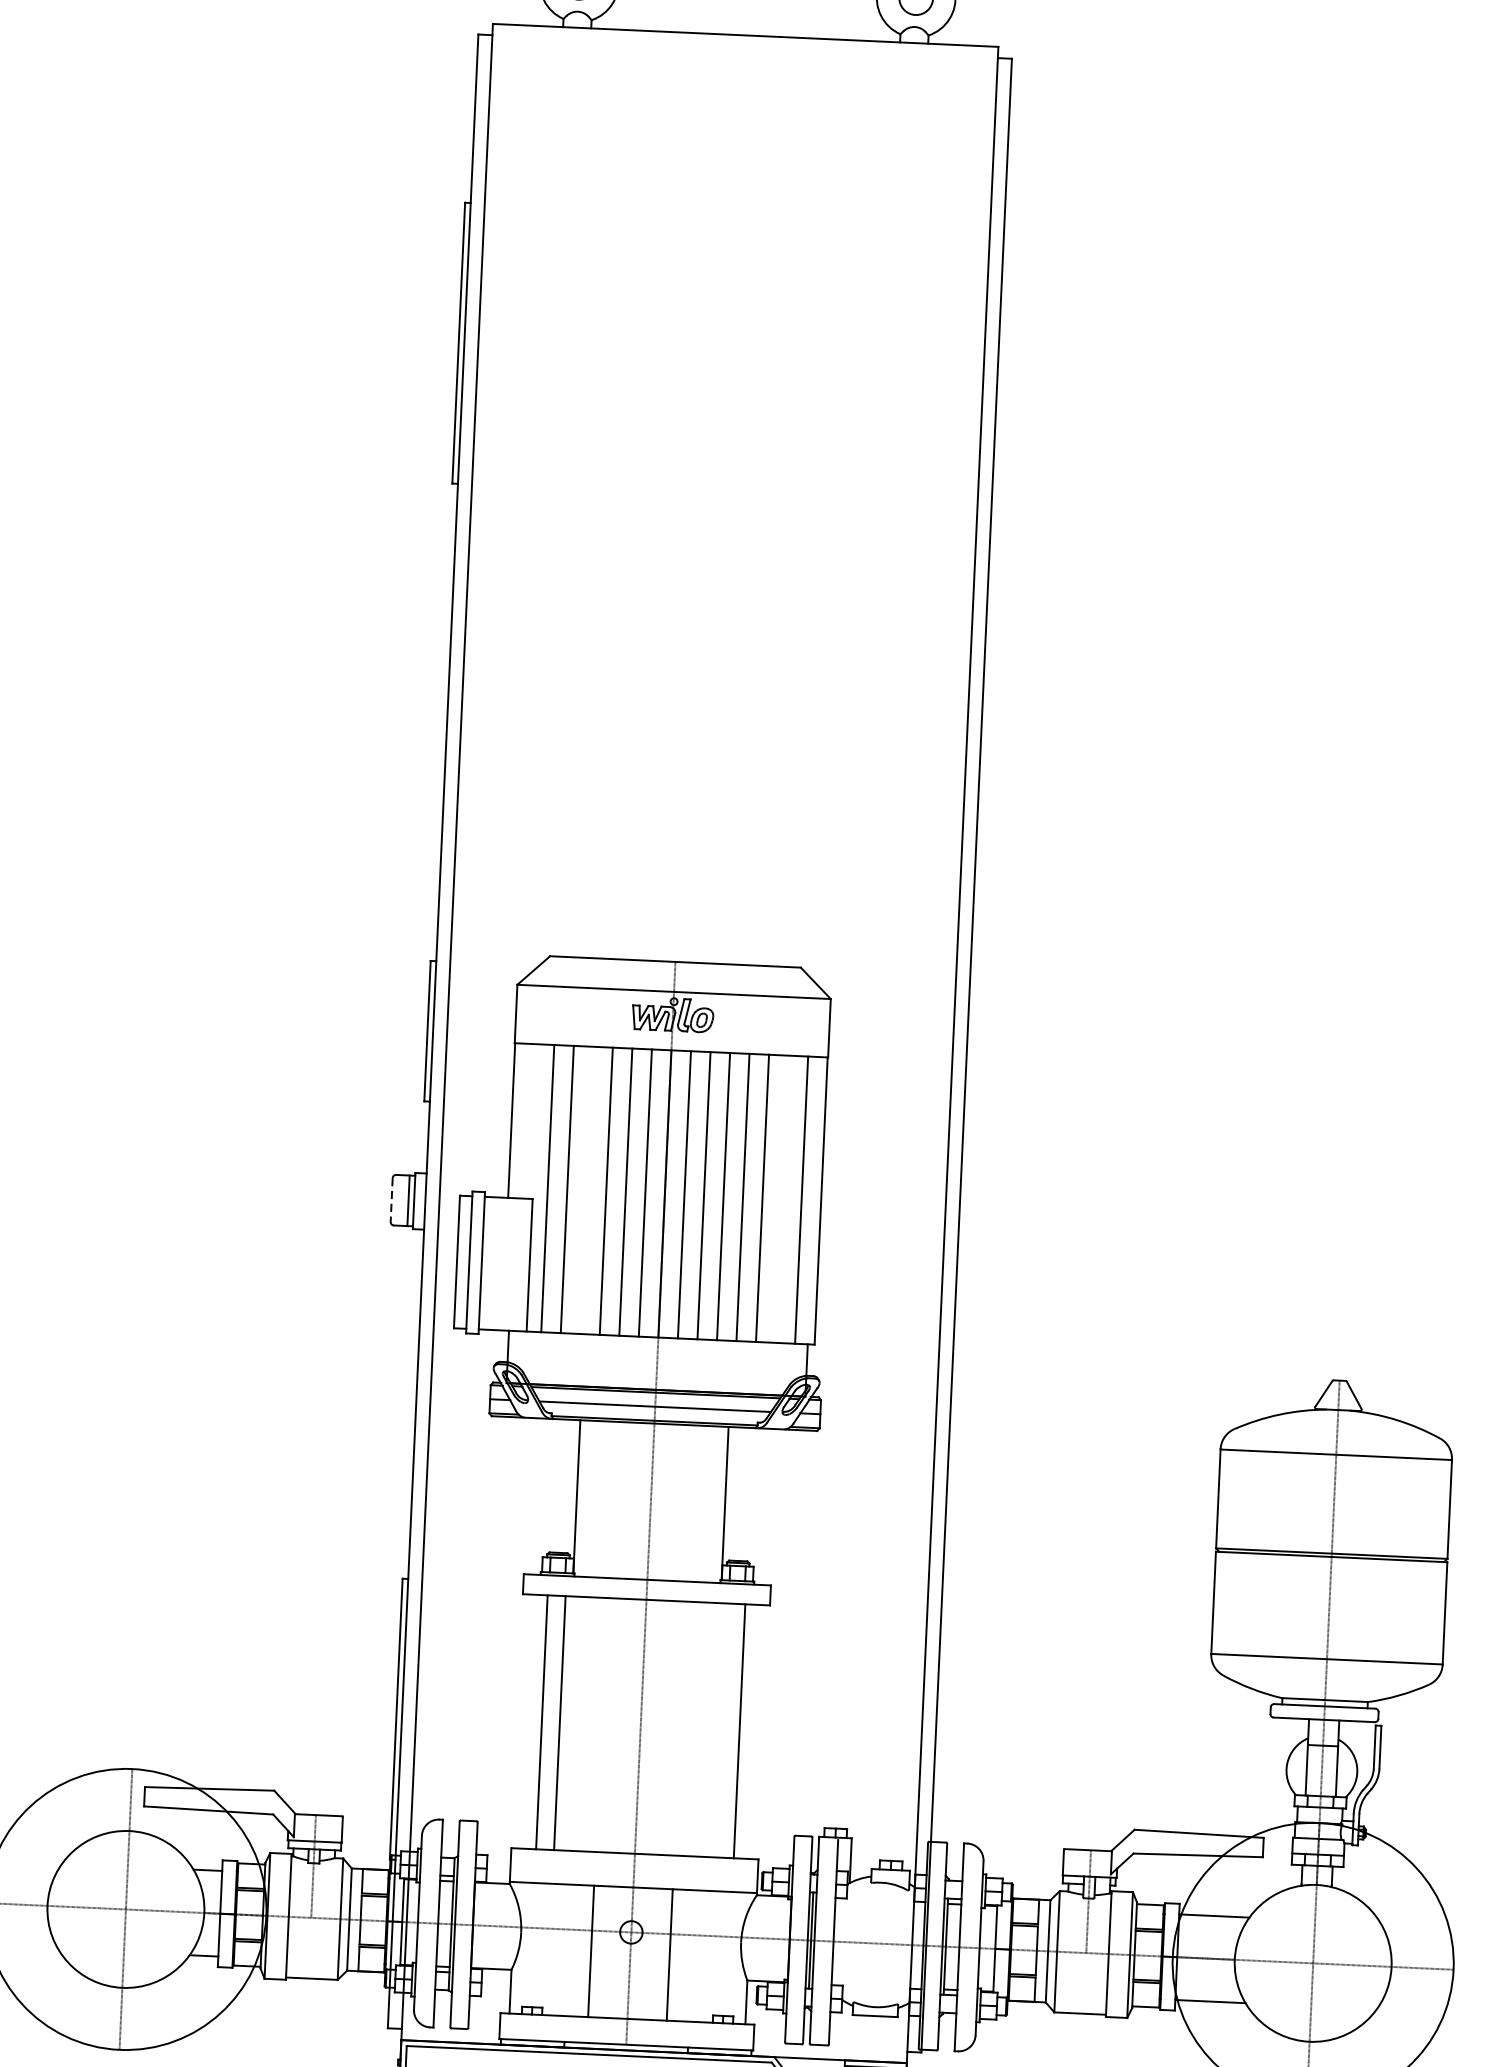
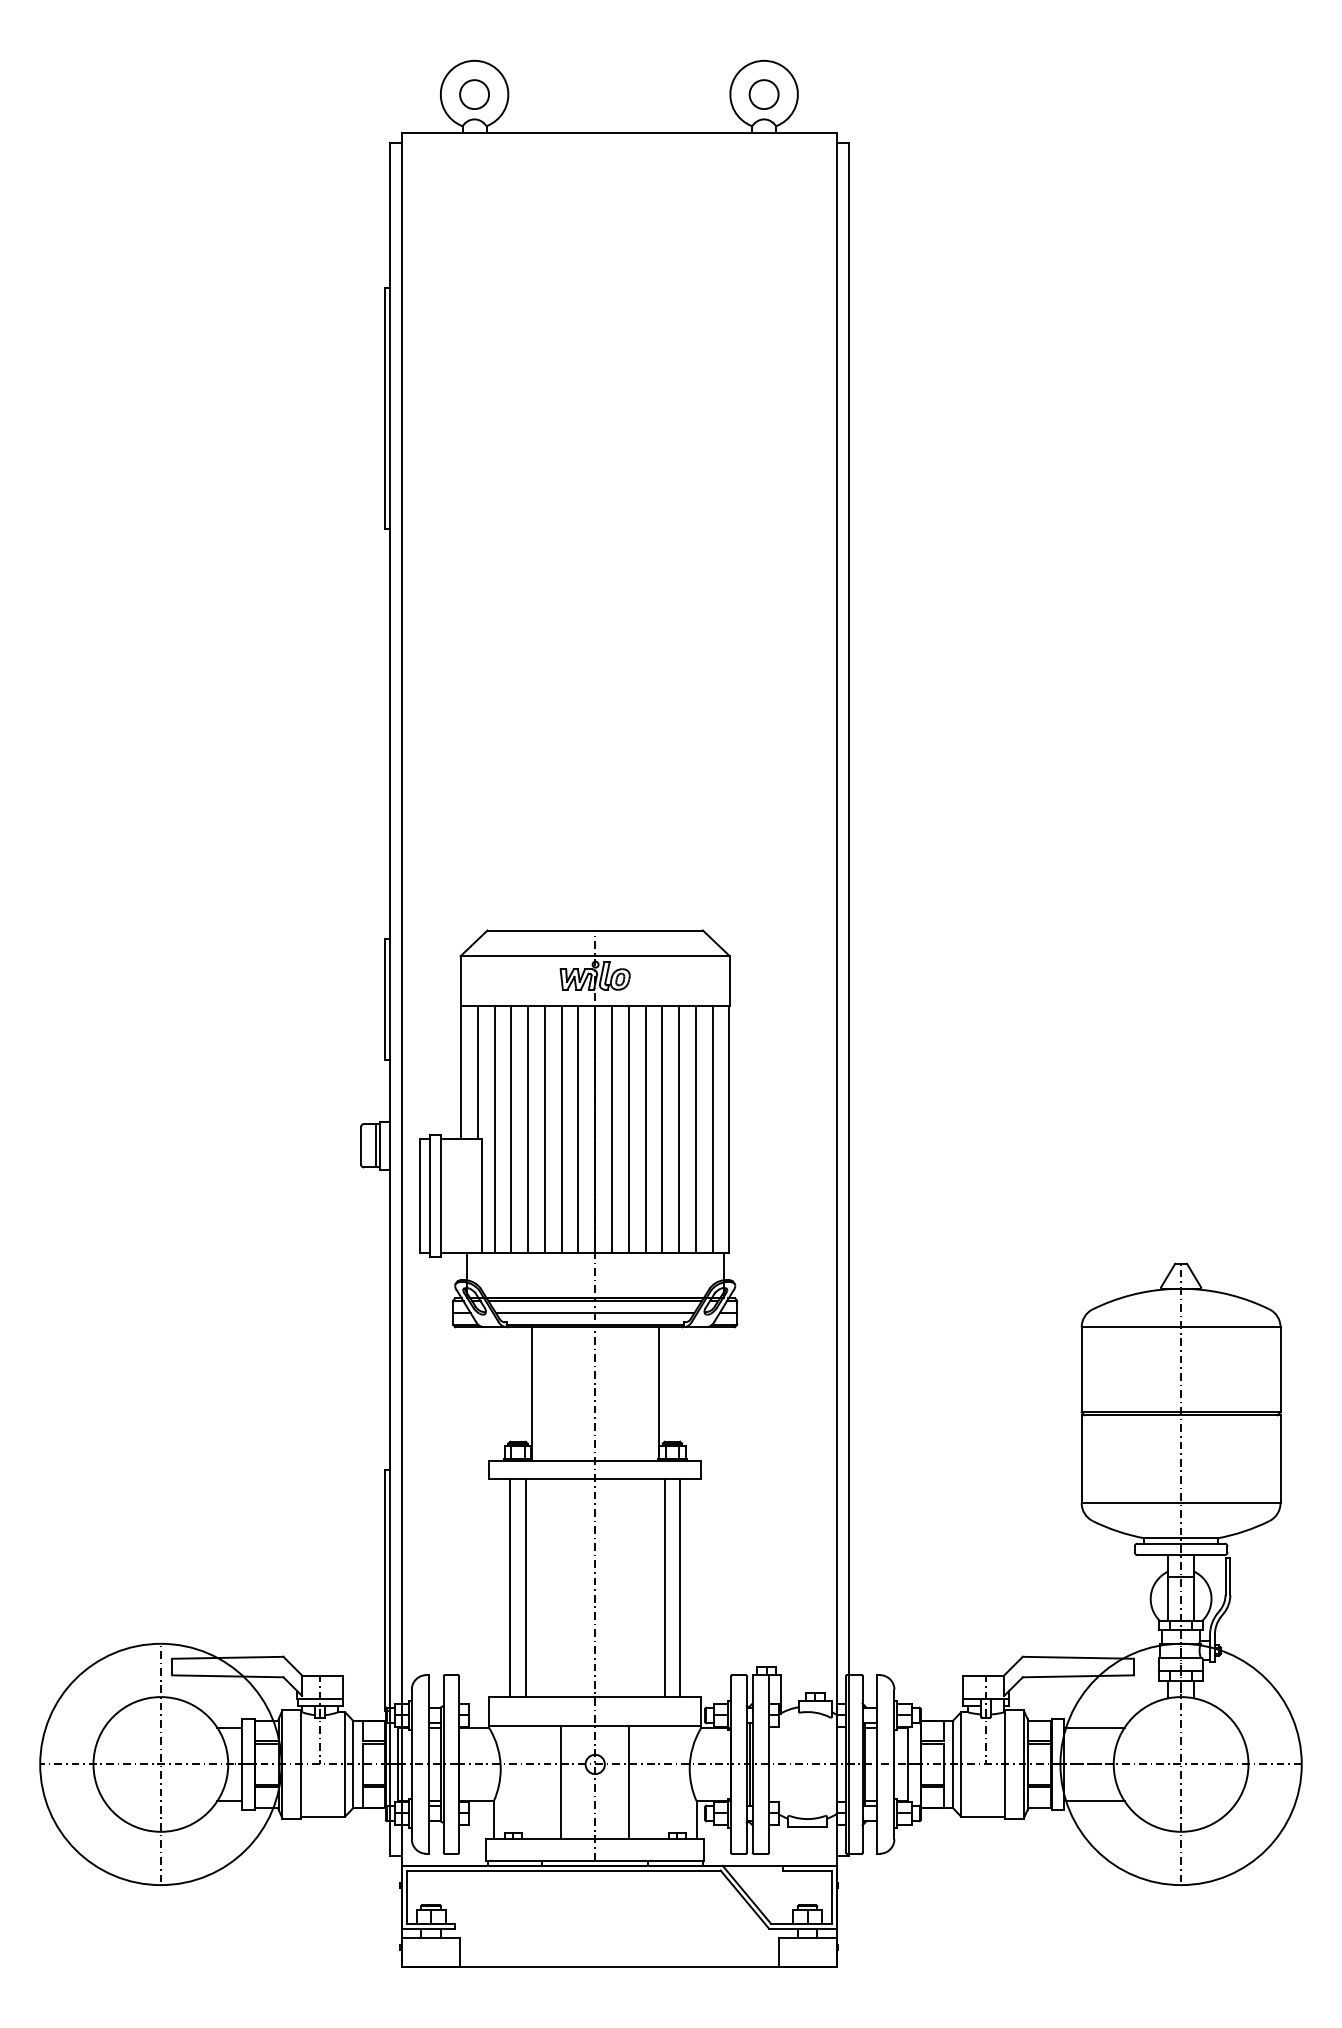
line: (530, 1120) -> (477, 1072), added
line: (587, 1189) -> (528, 1129), added
line: (781, 1198) -> (695, 1129), added
line: (392, 1199) -> (361, 1145), dashed -> solid
line: (721, 1730) -> (664, 1587), added

